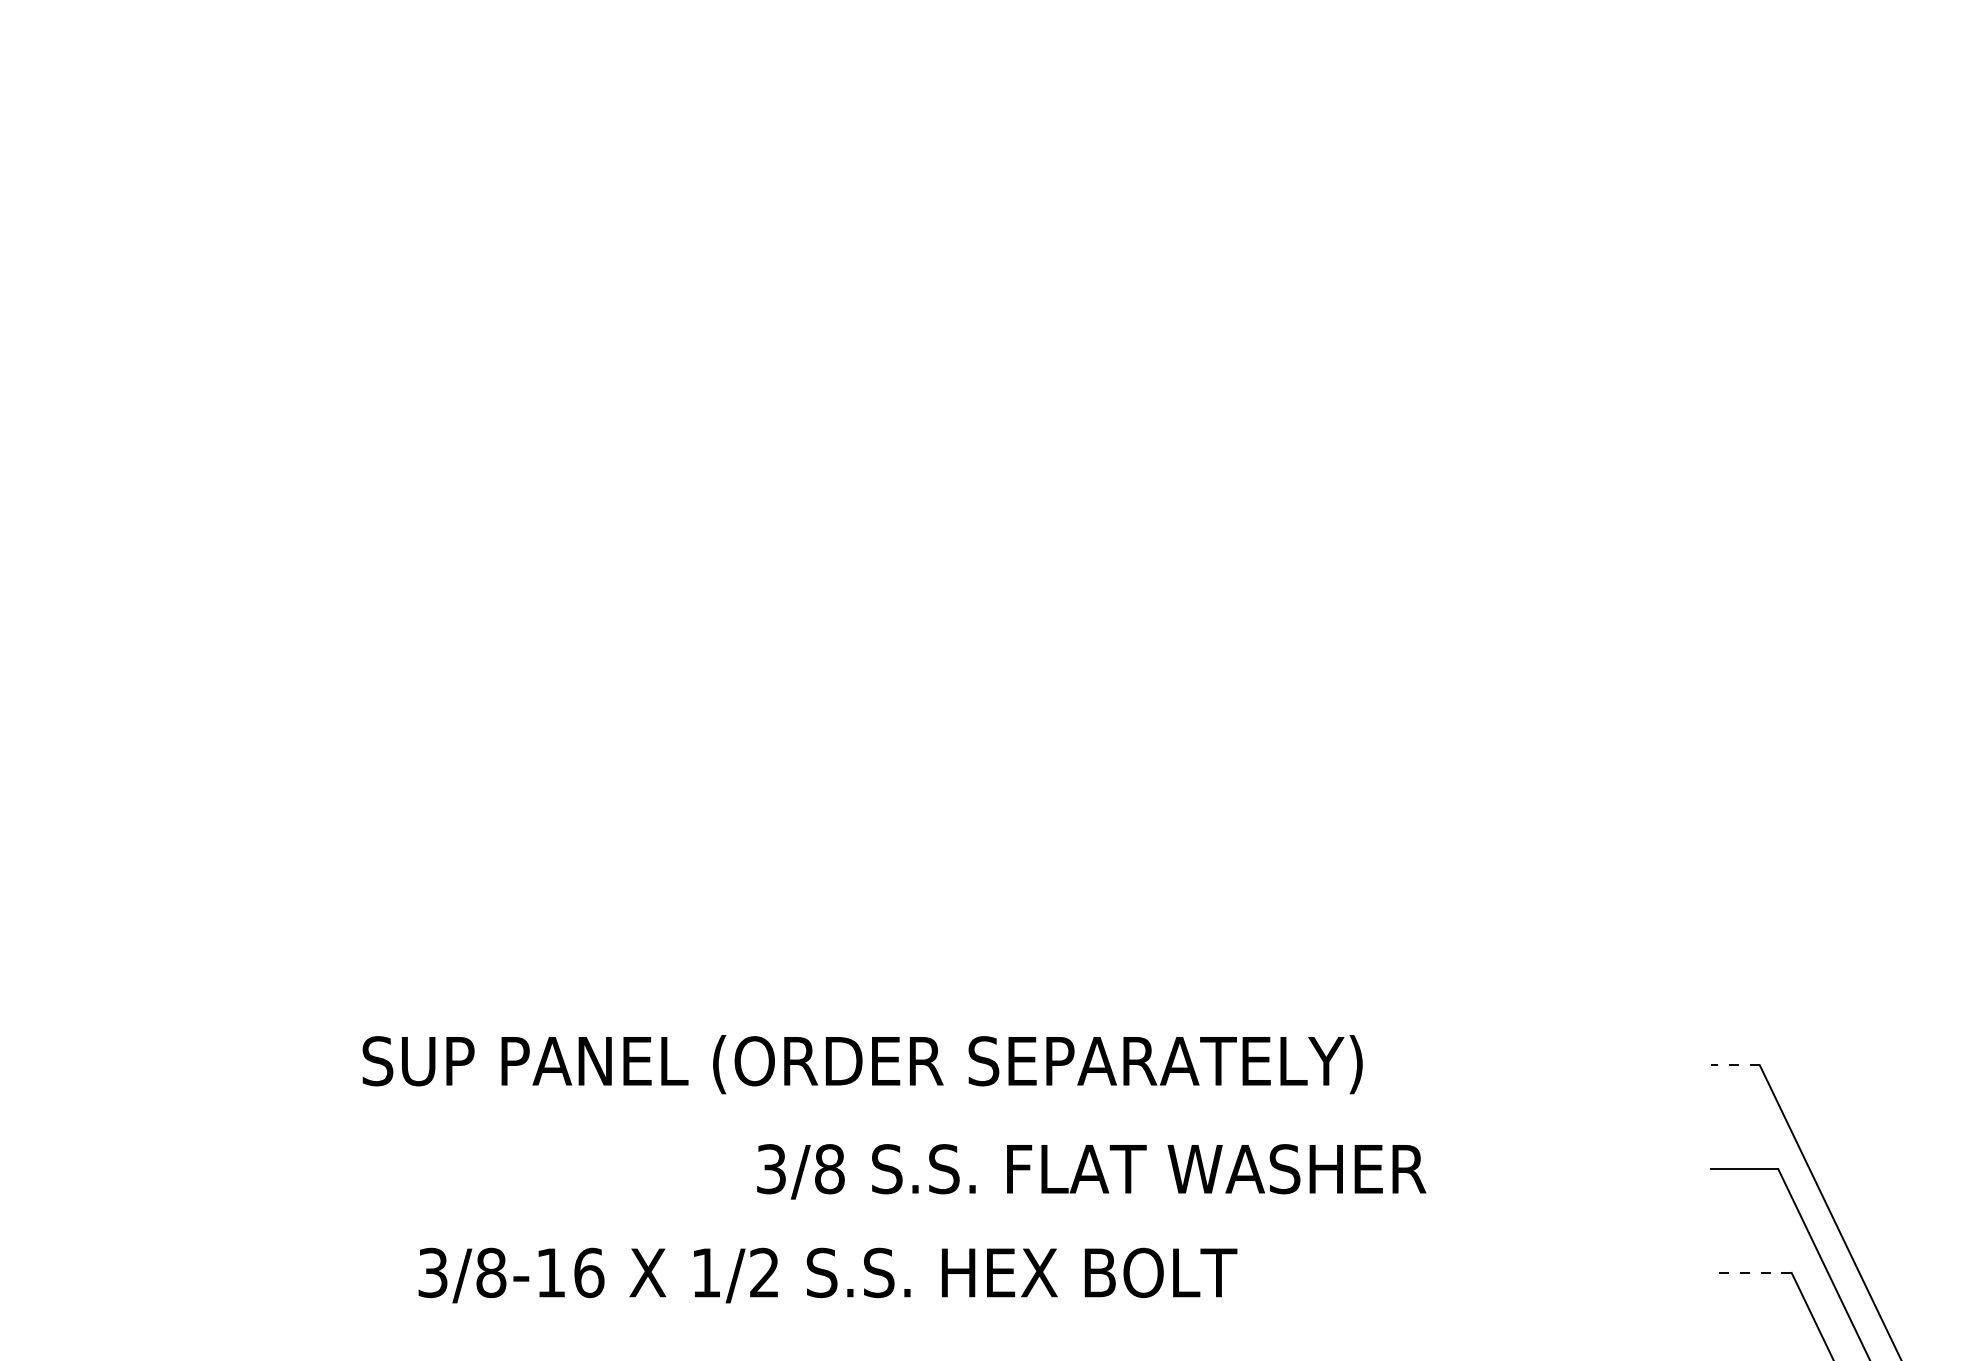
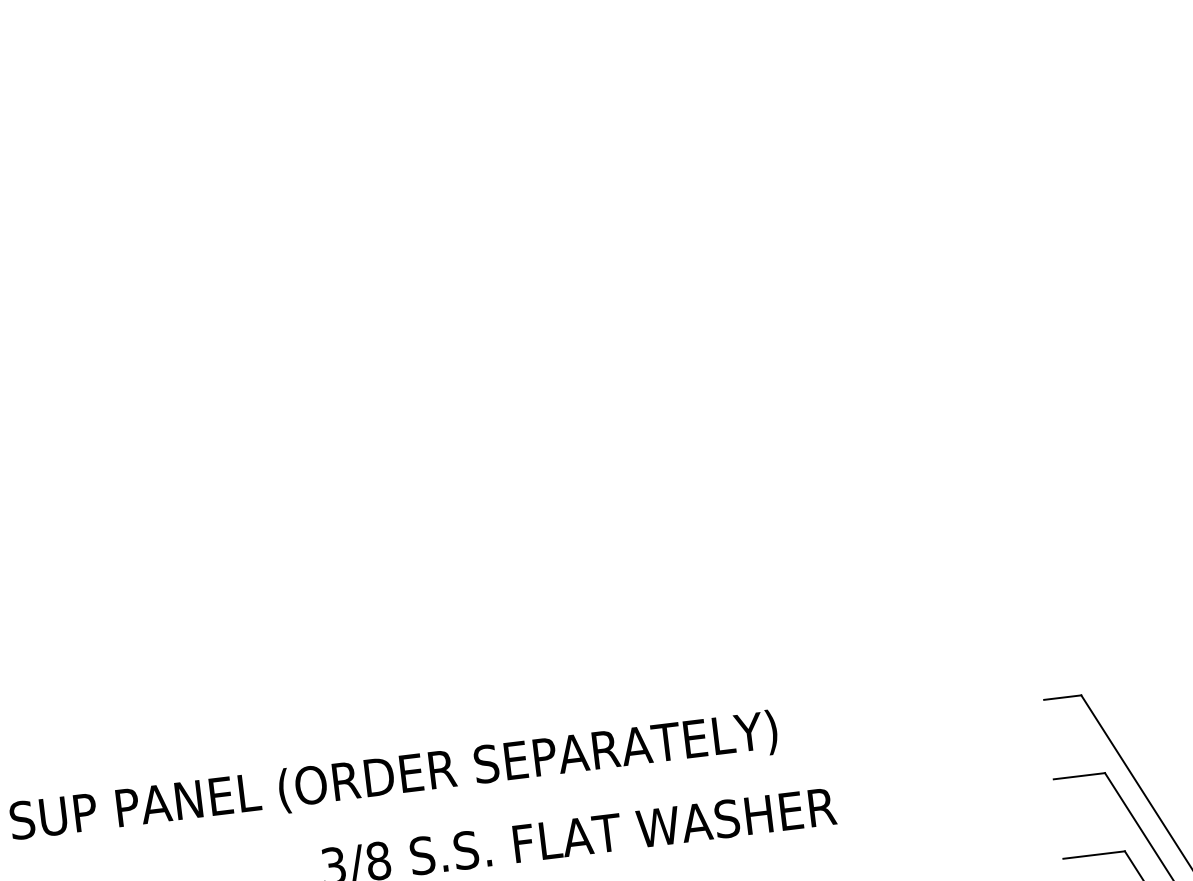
line: (1735, 1065) -> (1062, 697), dashed -> solid
line: (1751, 1272) -> (1094, 854), dashed -> solid

